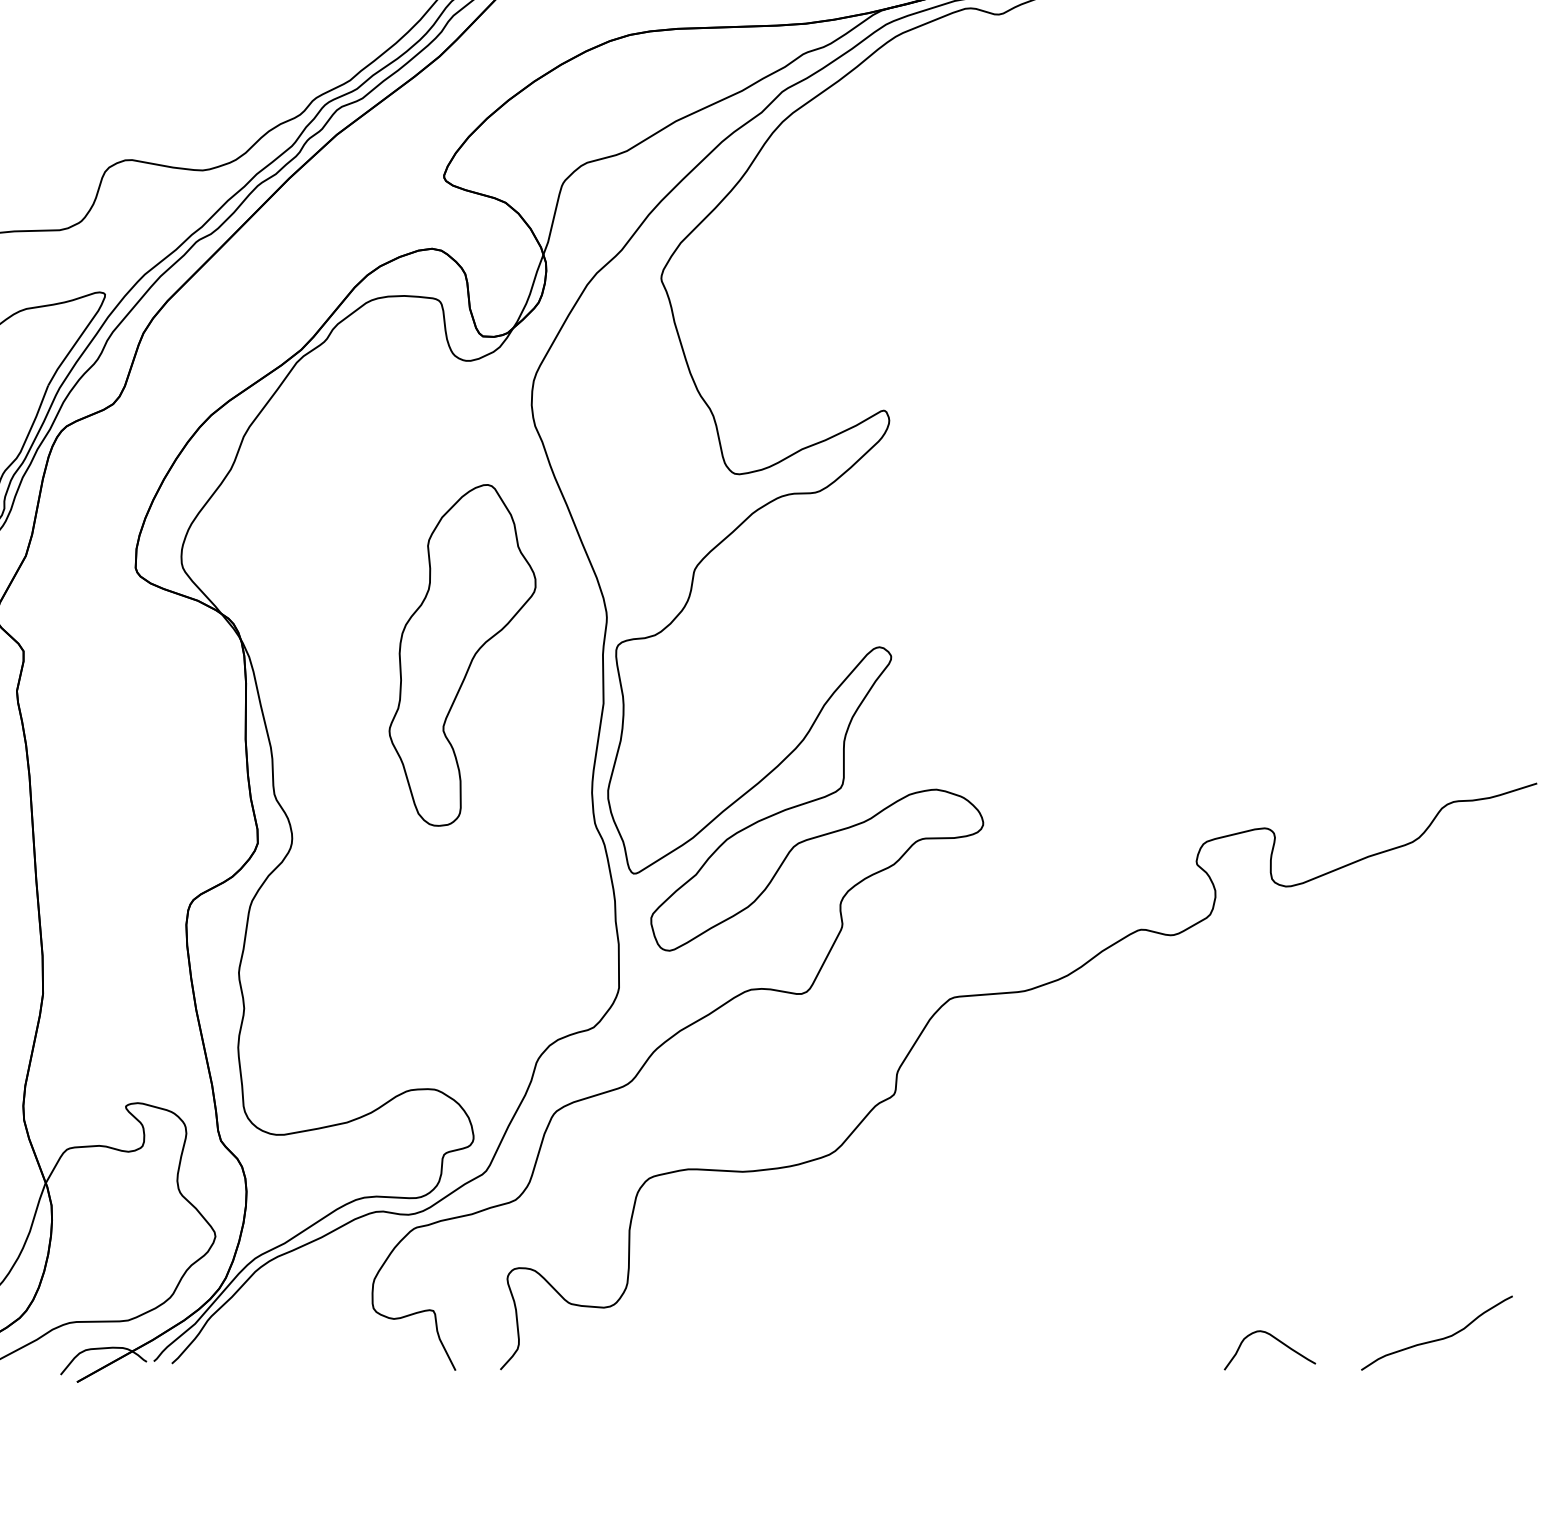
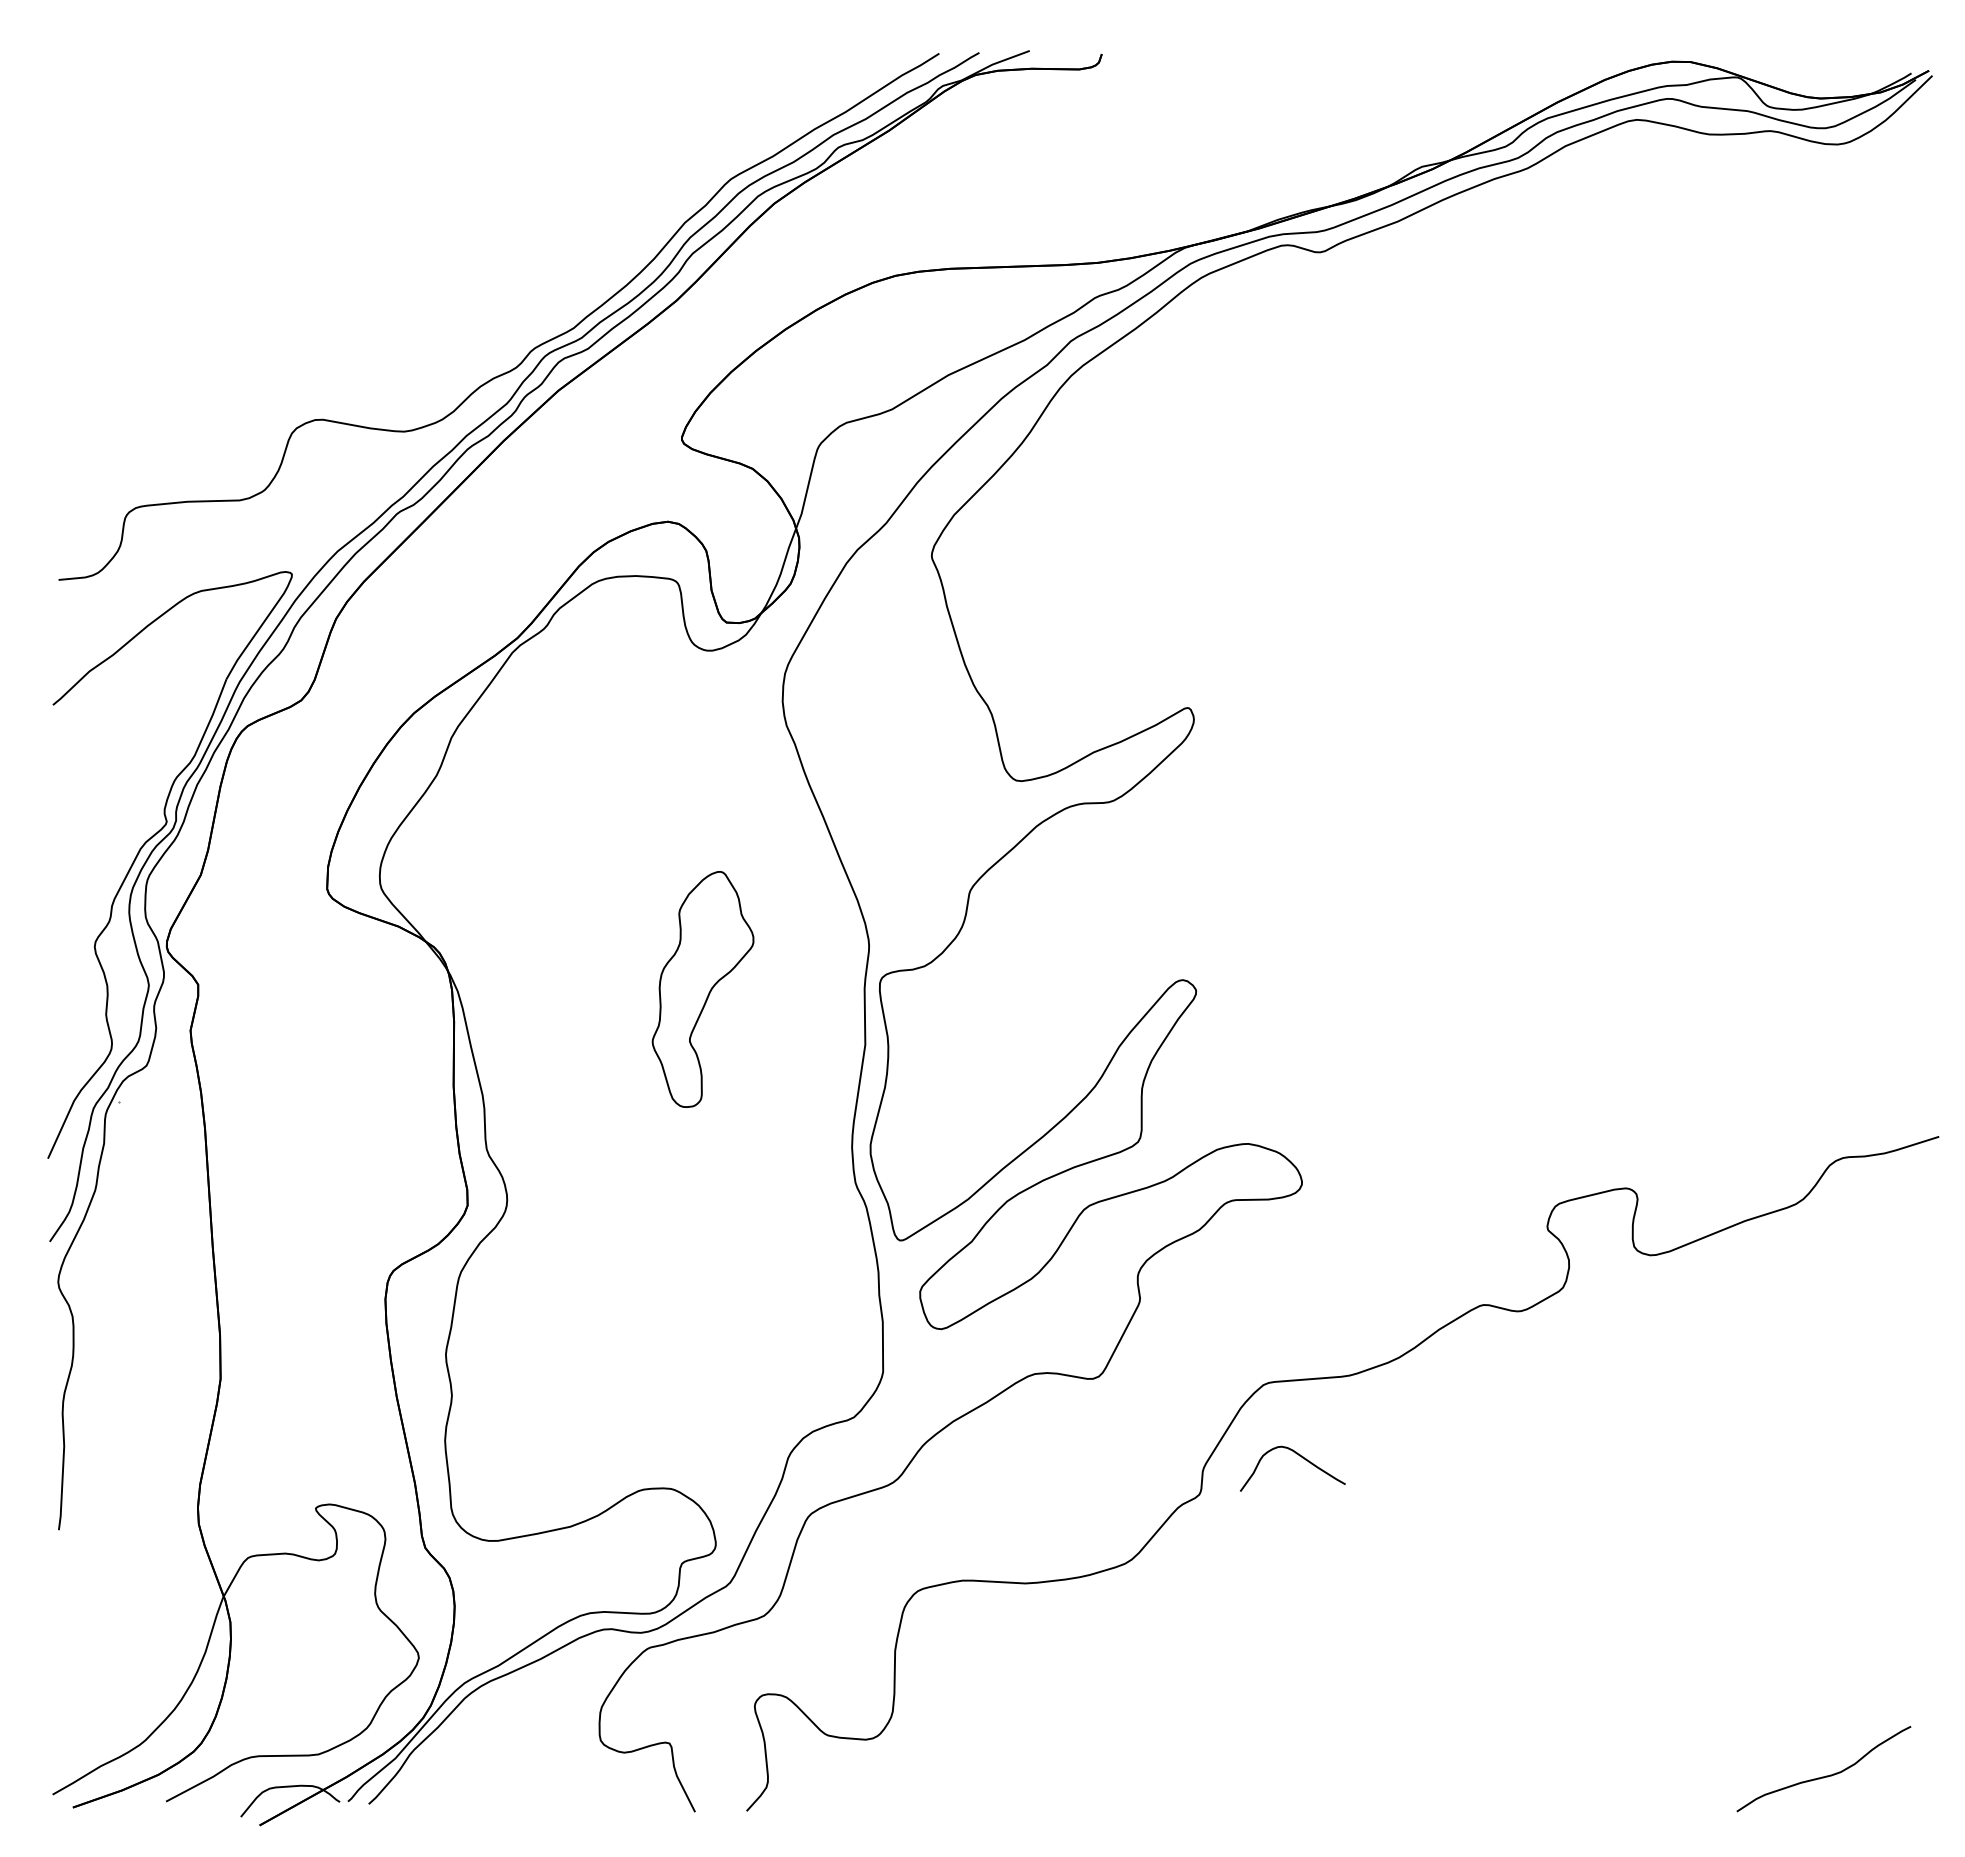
part: (462, 655) -> (702, 989), size x0.6
curve: (1275, 1339) -> (1299, 1456), moved

